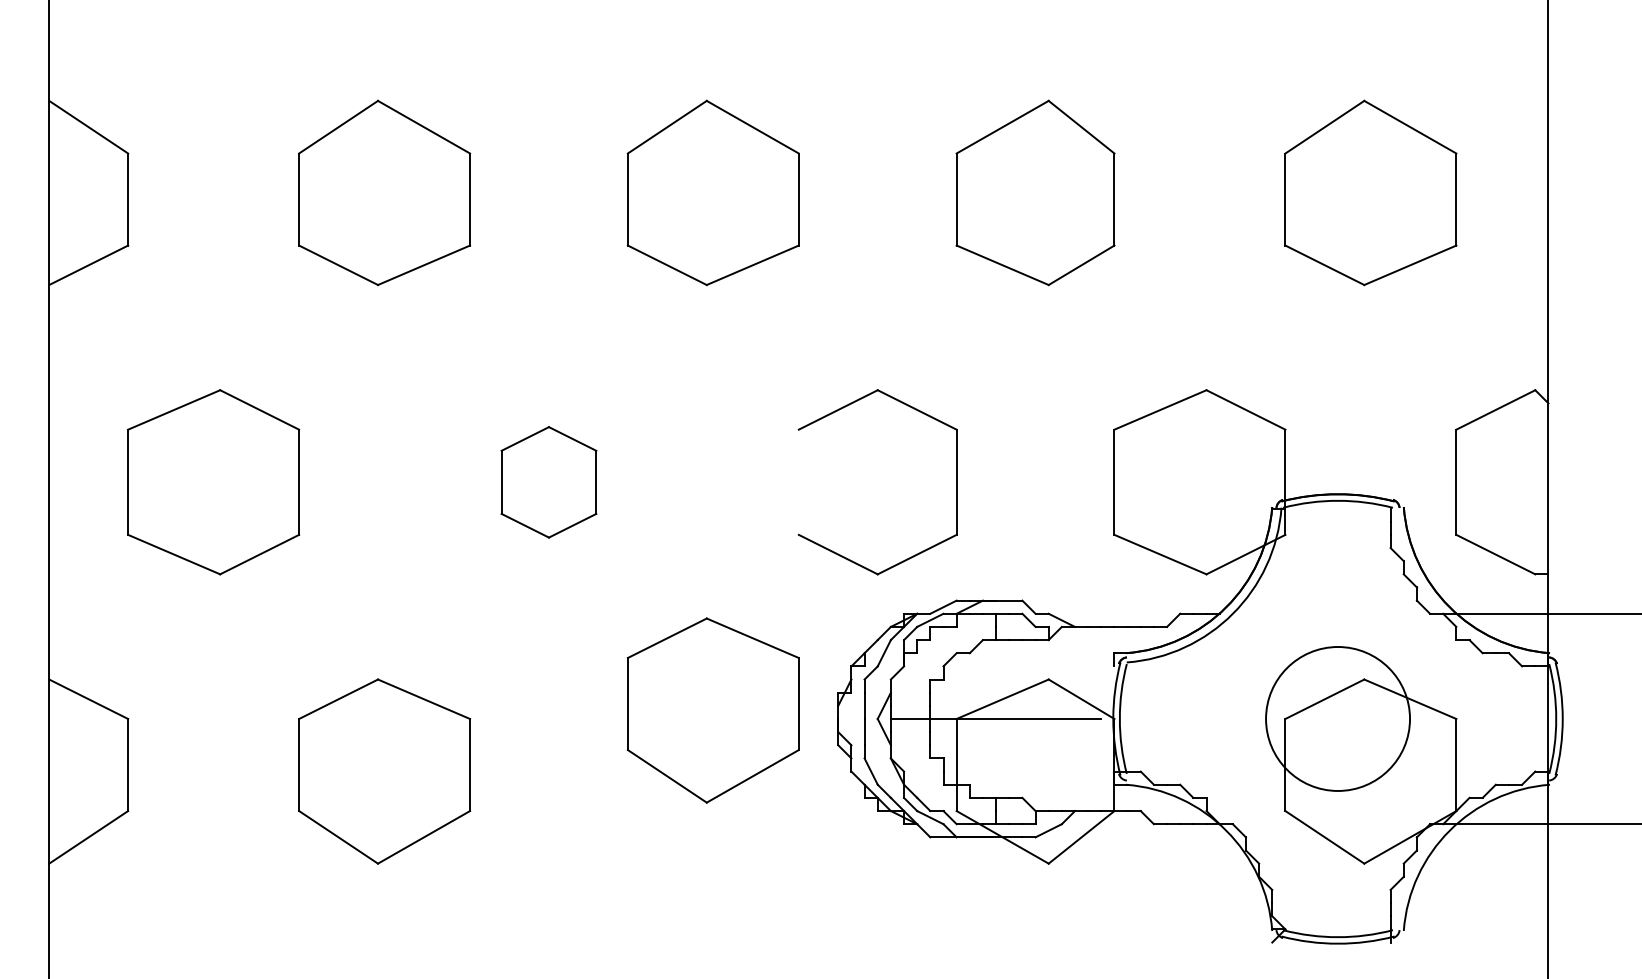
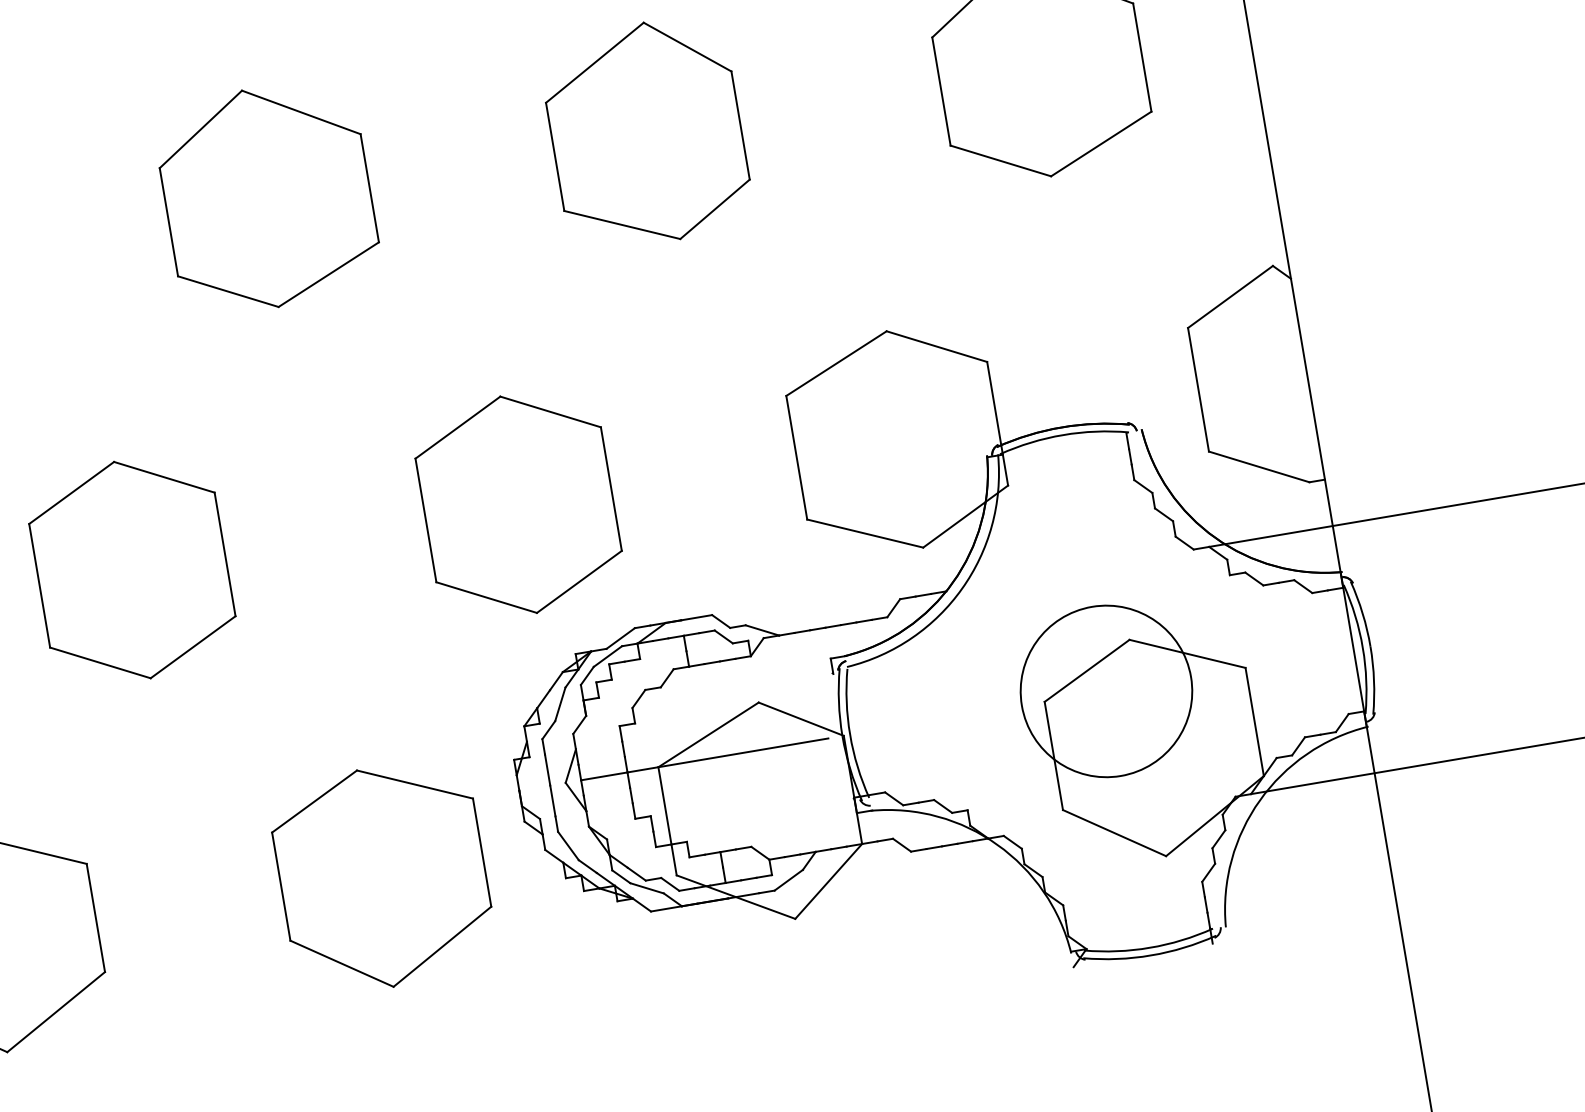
line: (798, 481) -> (425, 519), added
part: (548, 482) -> (131, 570), size x1.67
part: (712, 710) -> (381, 877), moved

